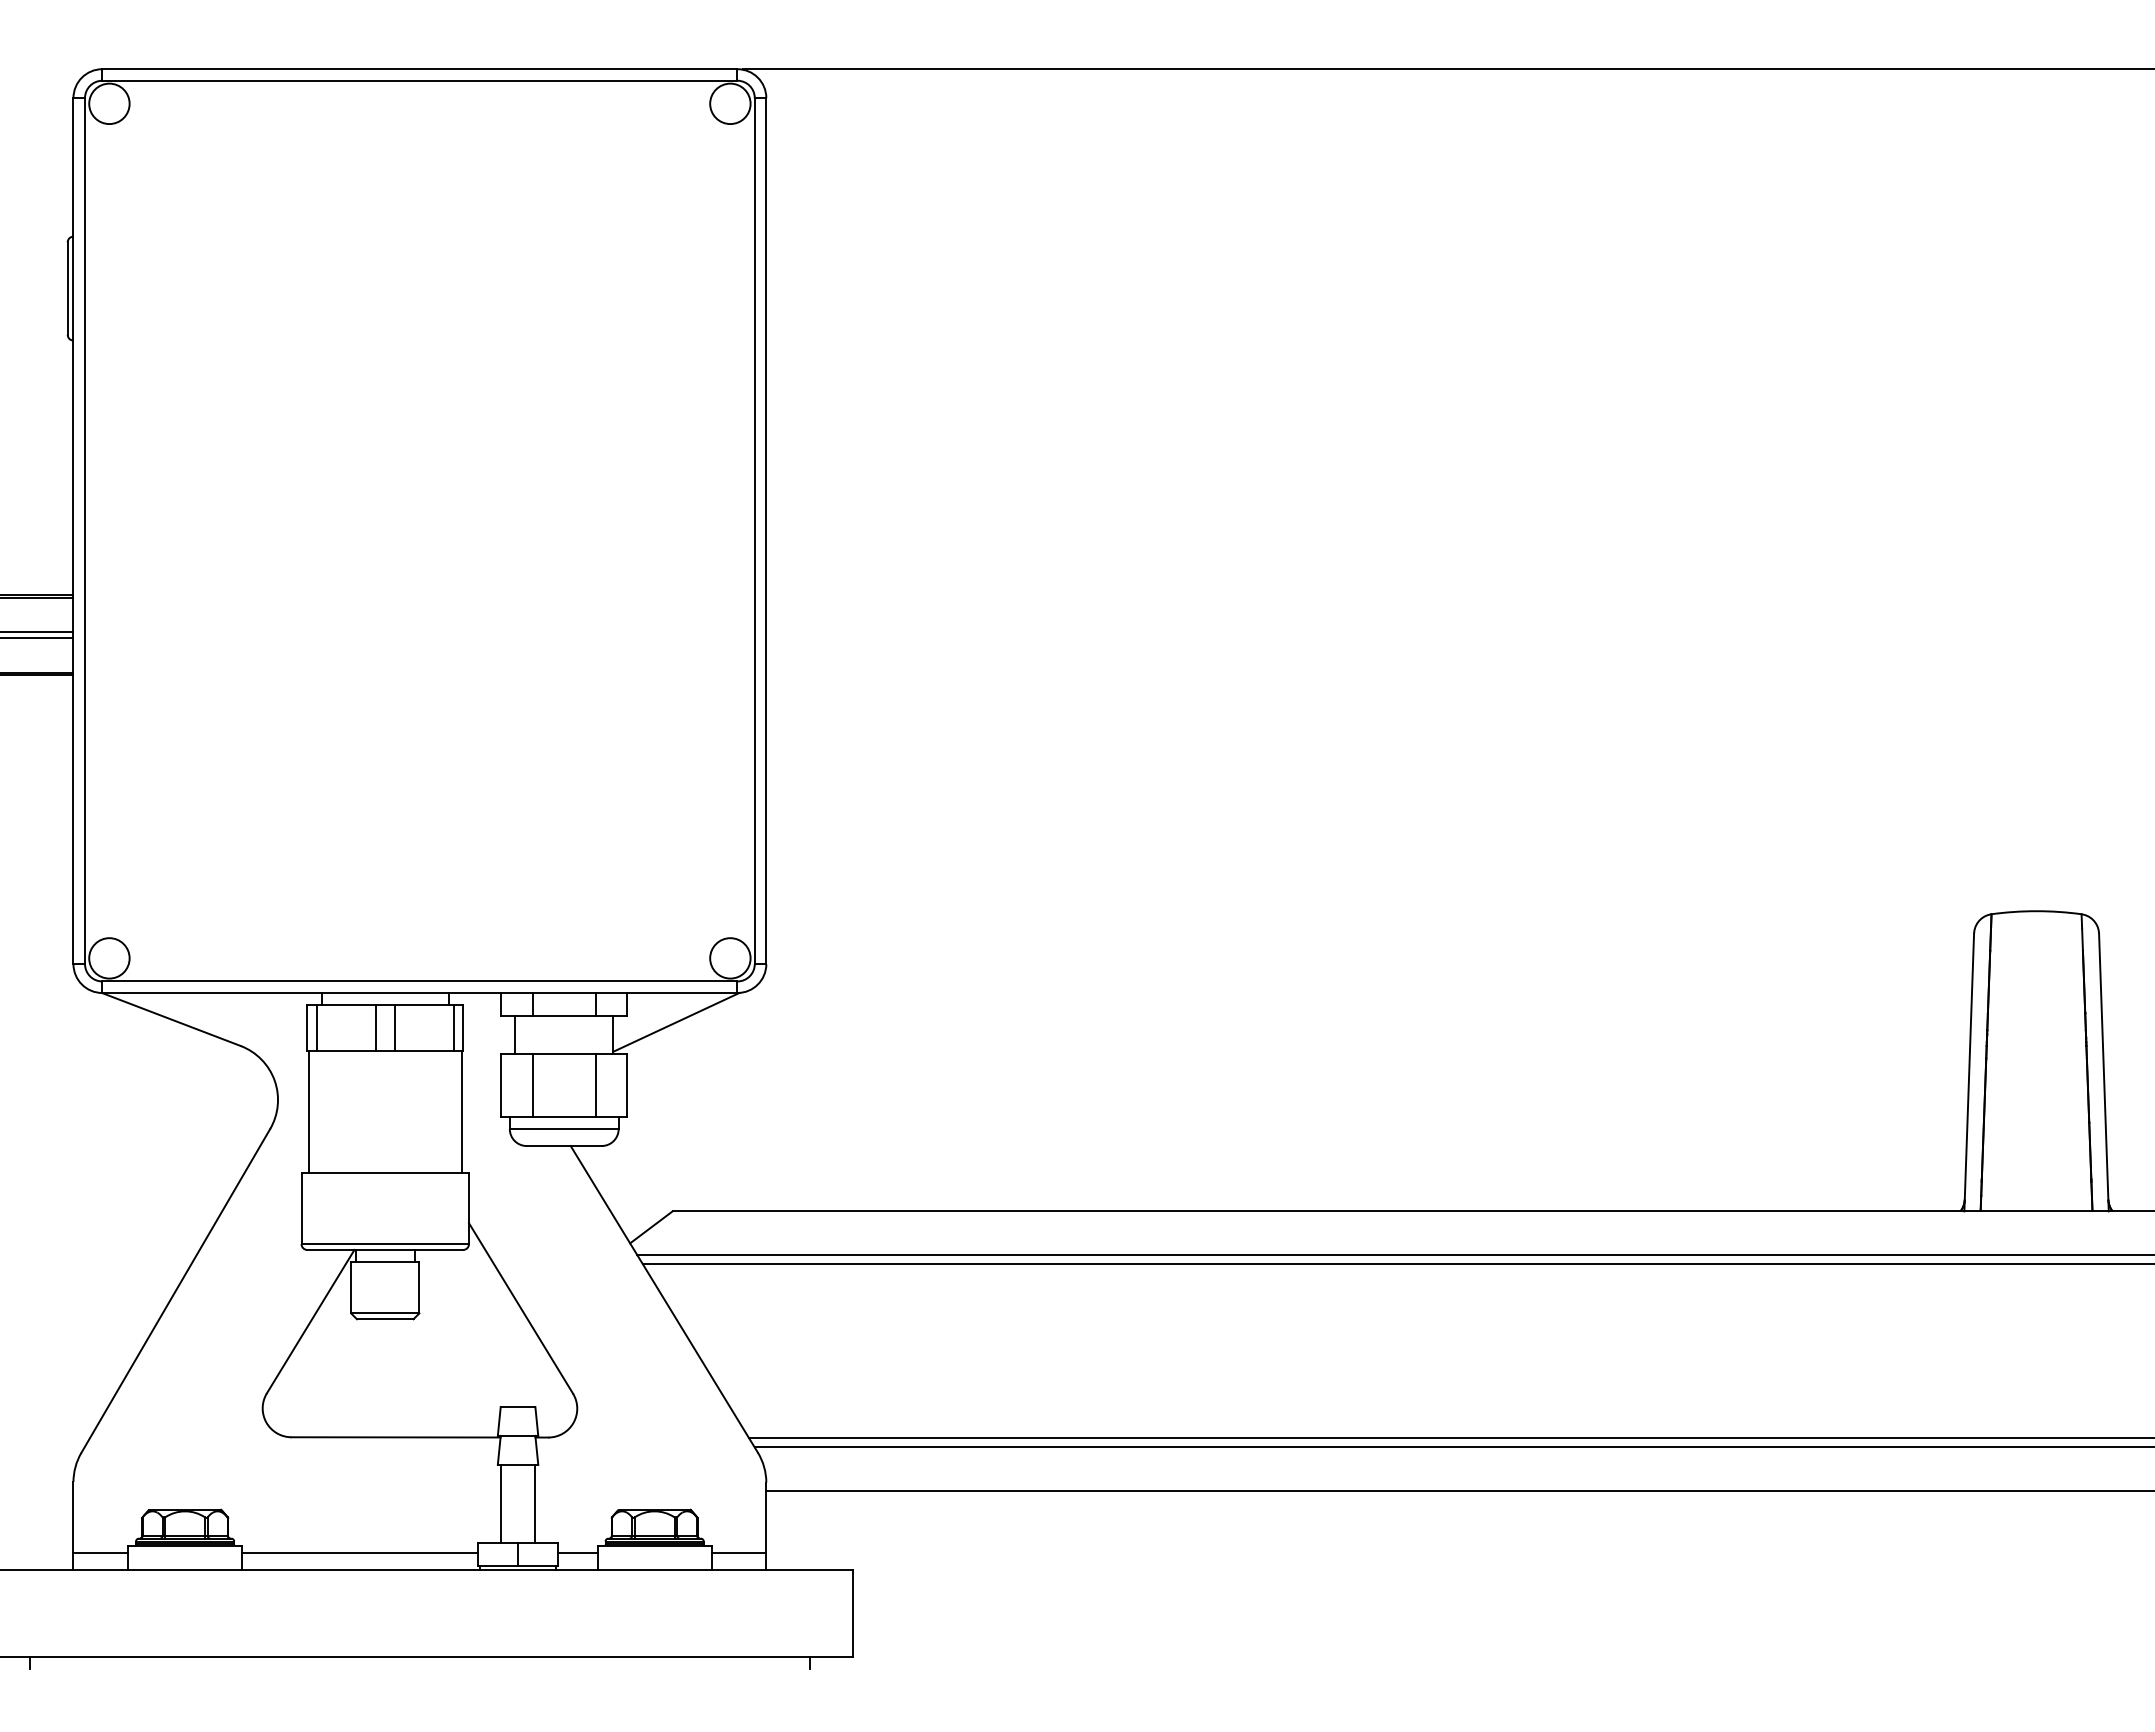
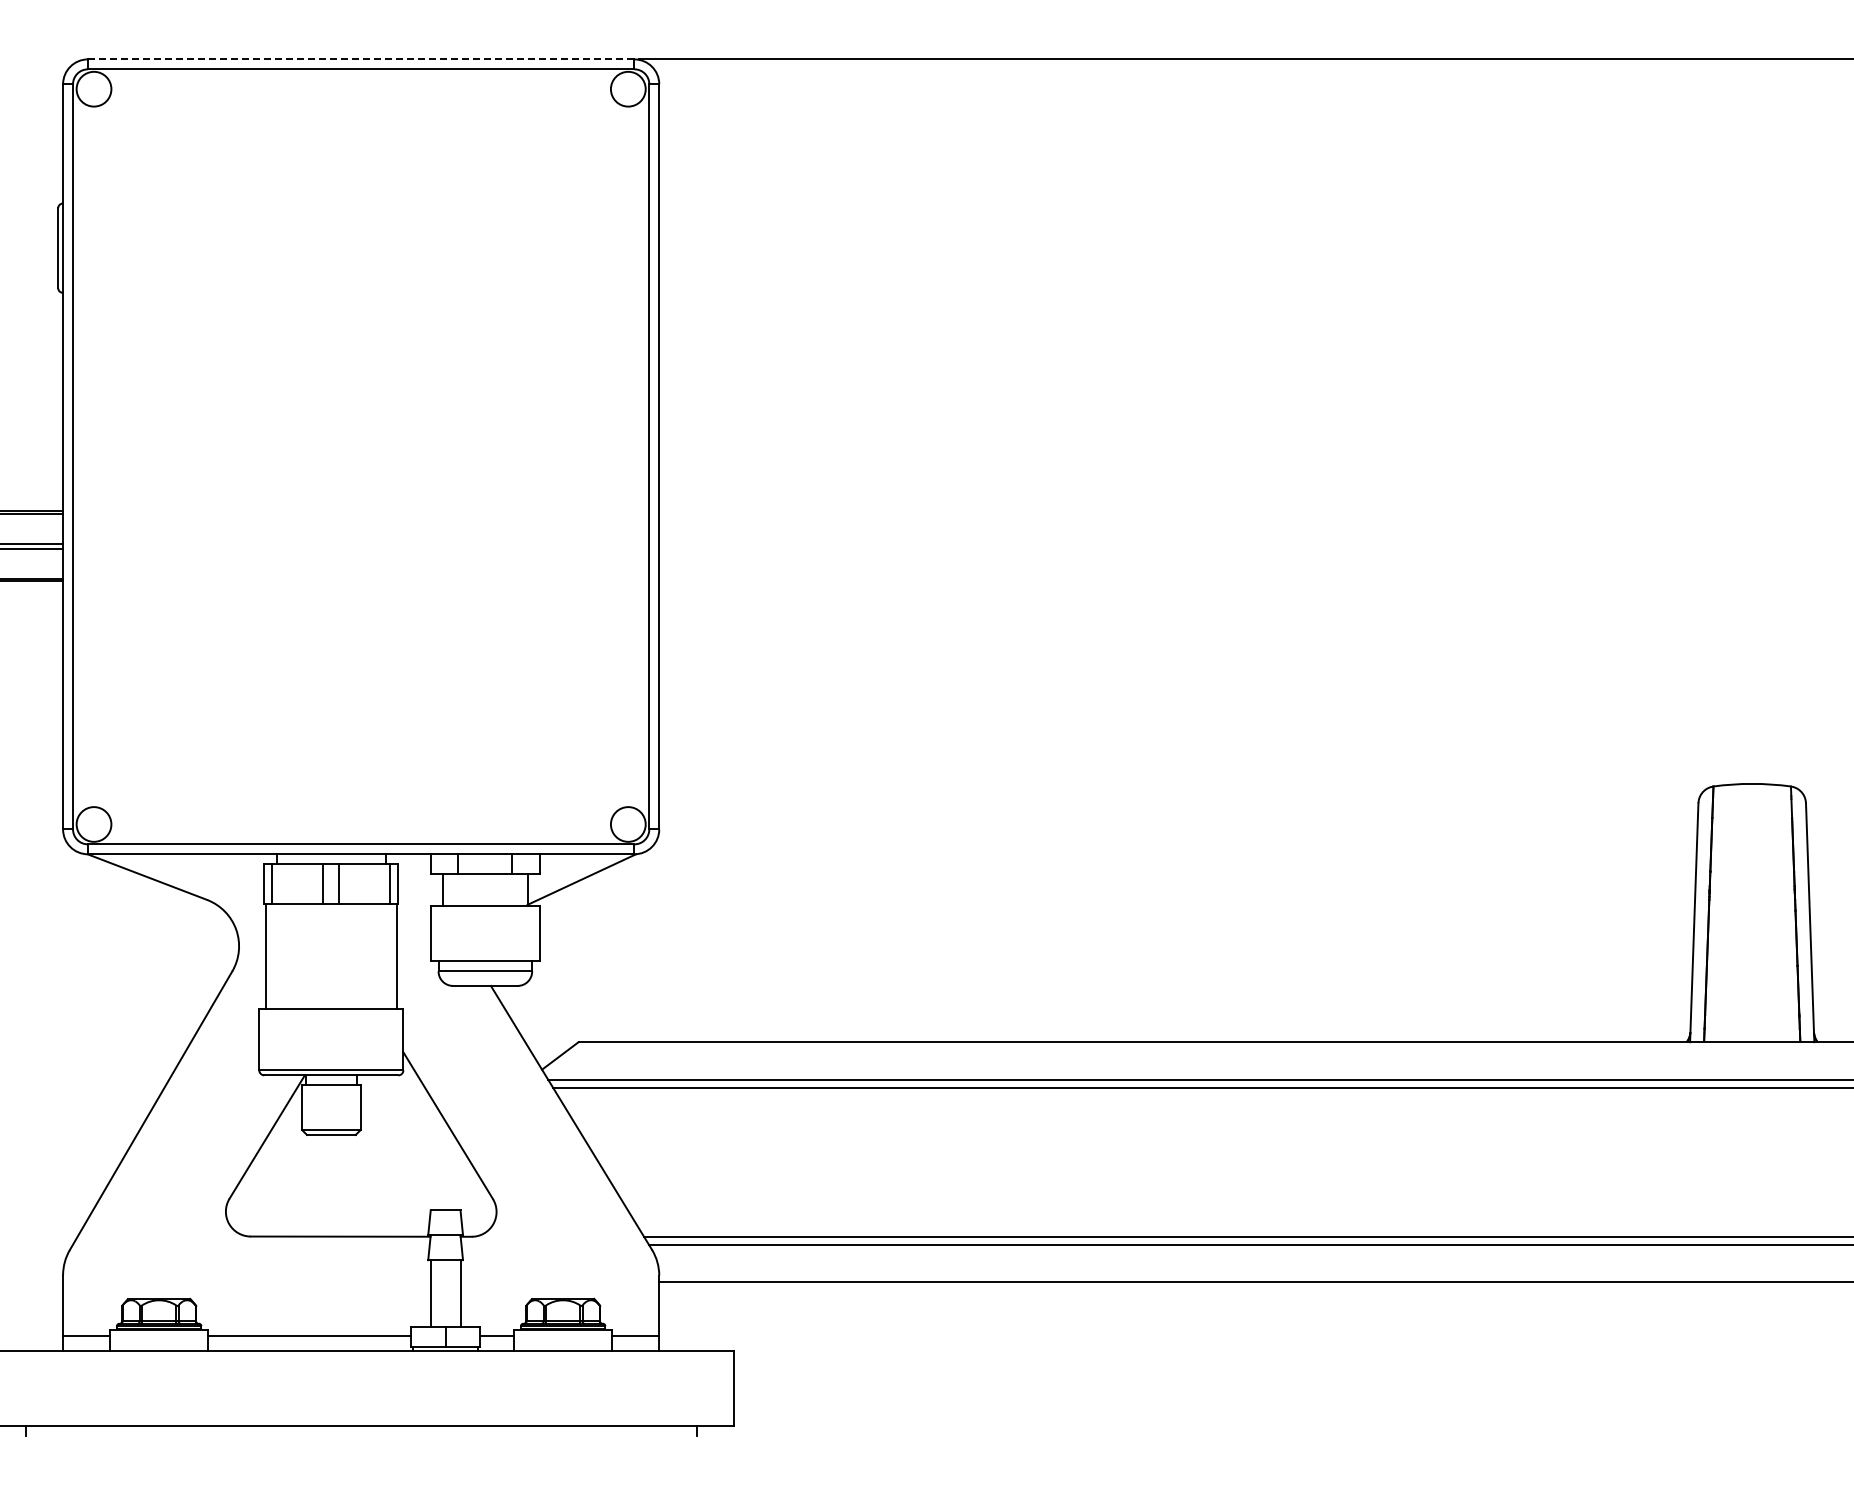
line: (419, 69) -> (360, 59), solid -> dashed
line: (533, 1085) -> (458, 933), removed
line: (595, 1085) -> (512, 933), removed

